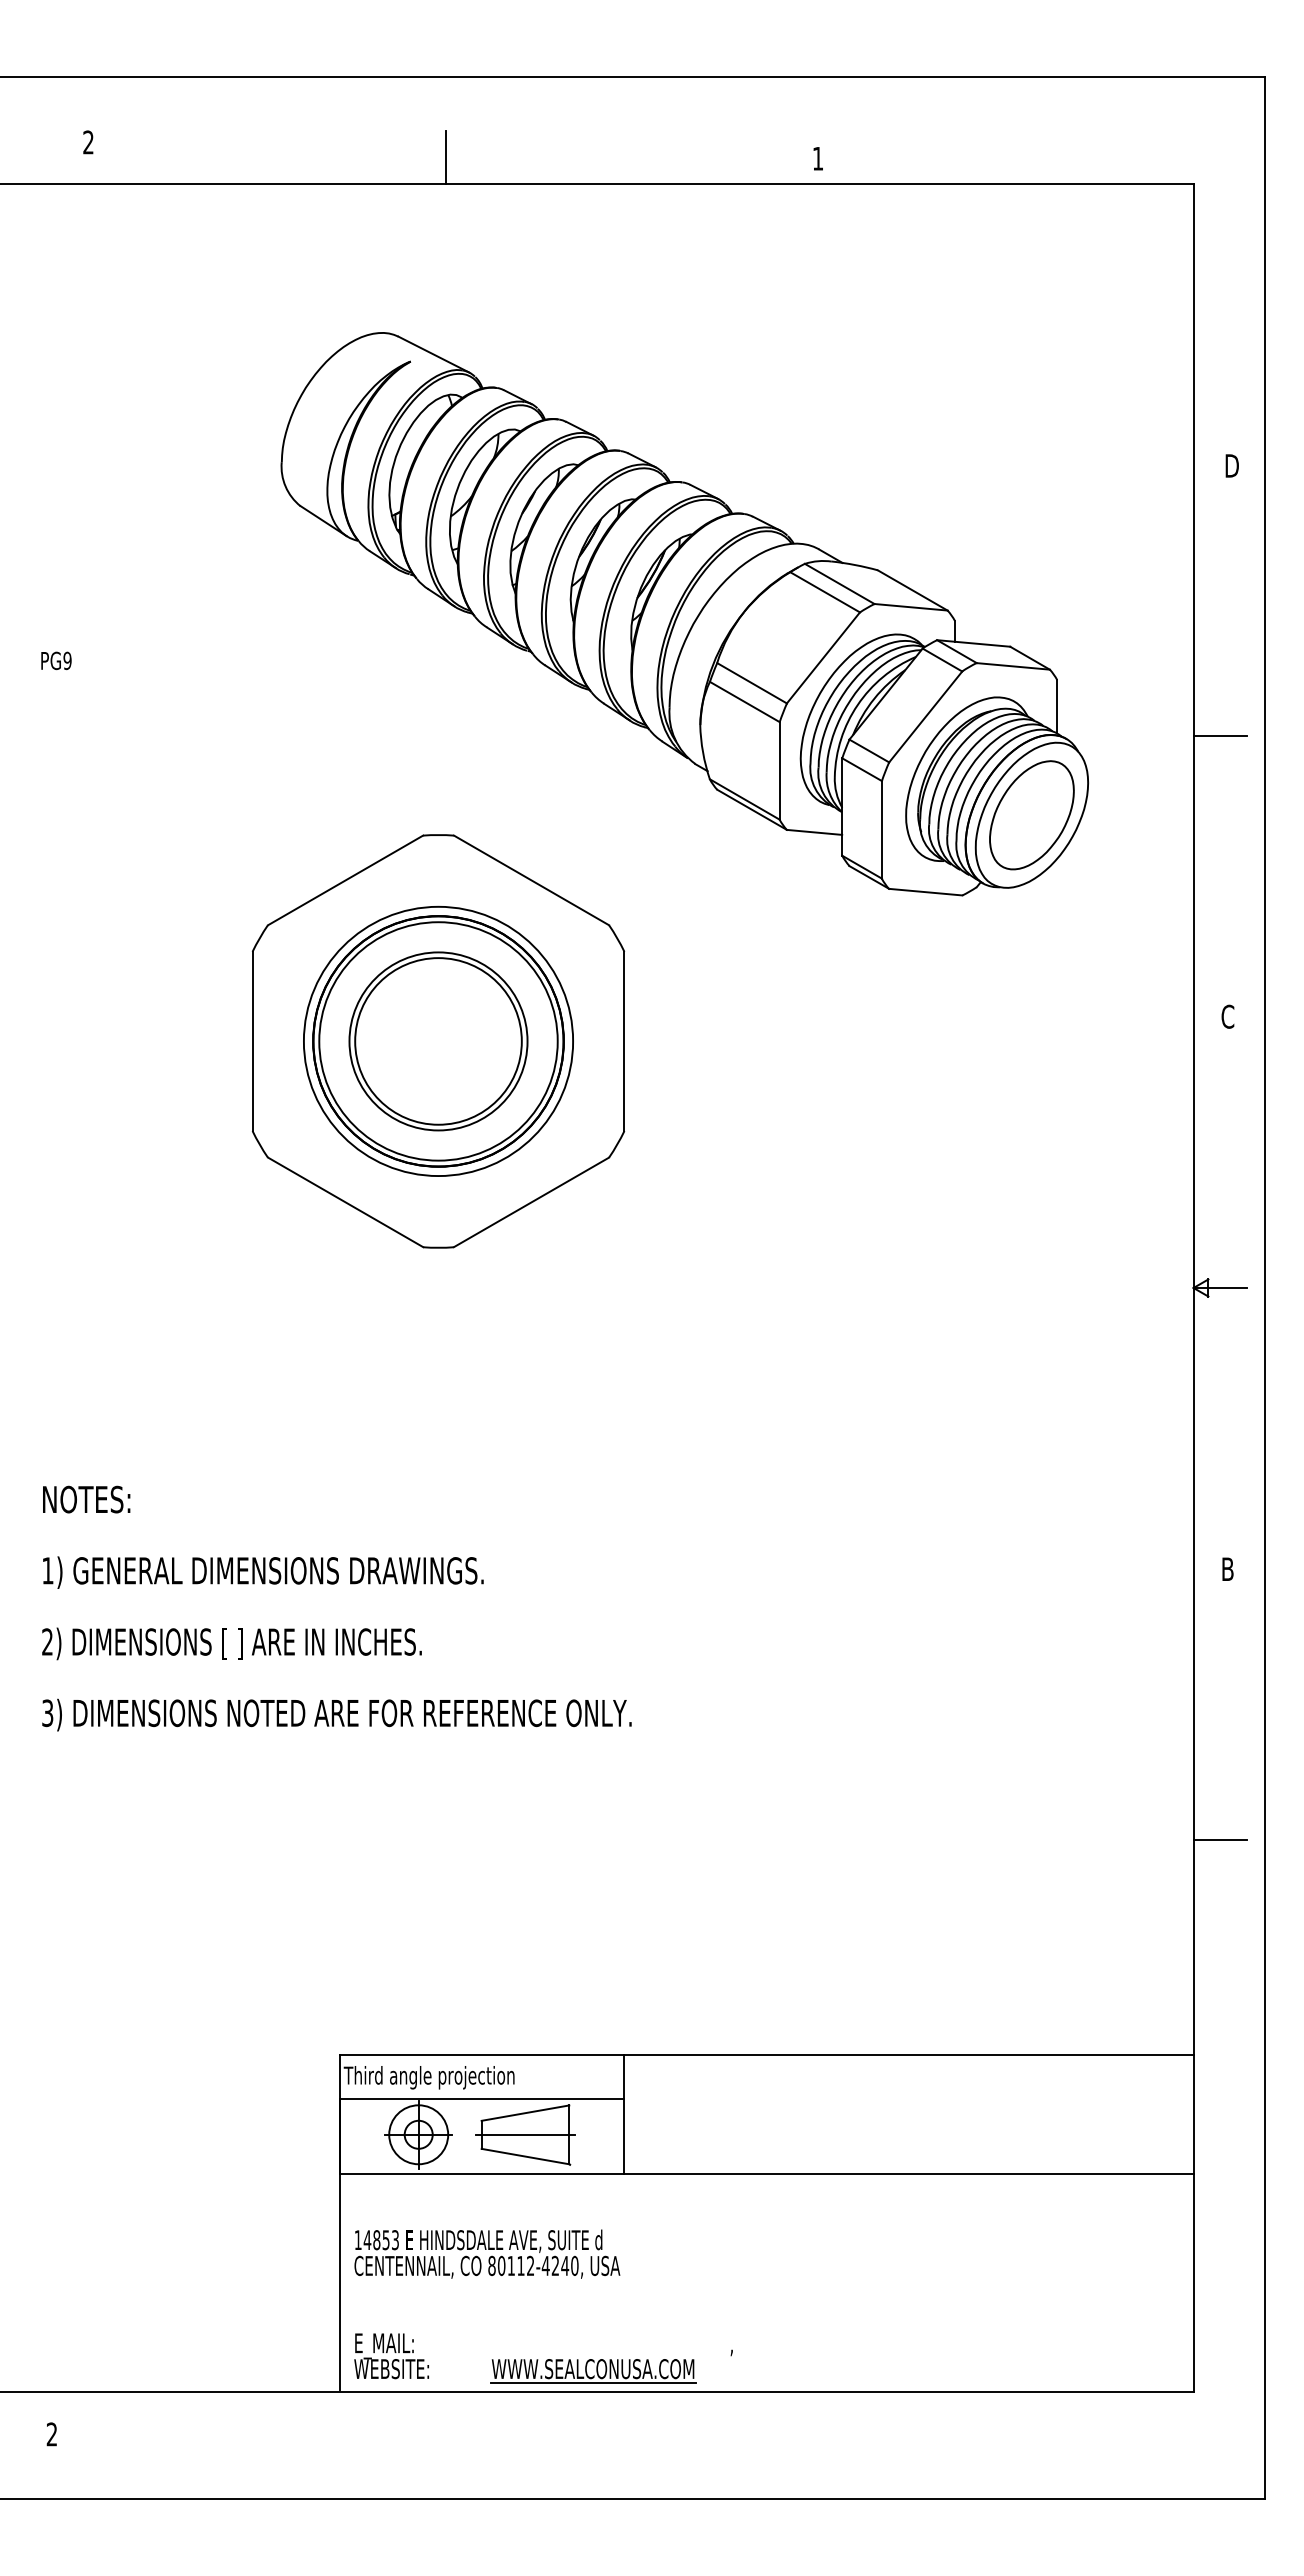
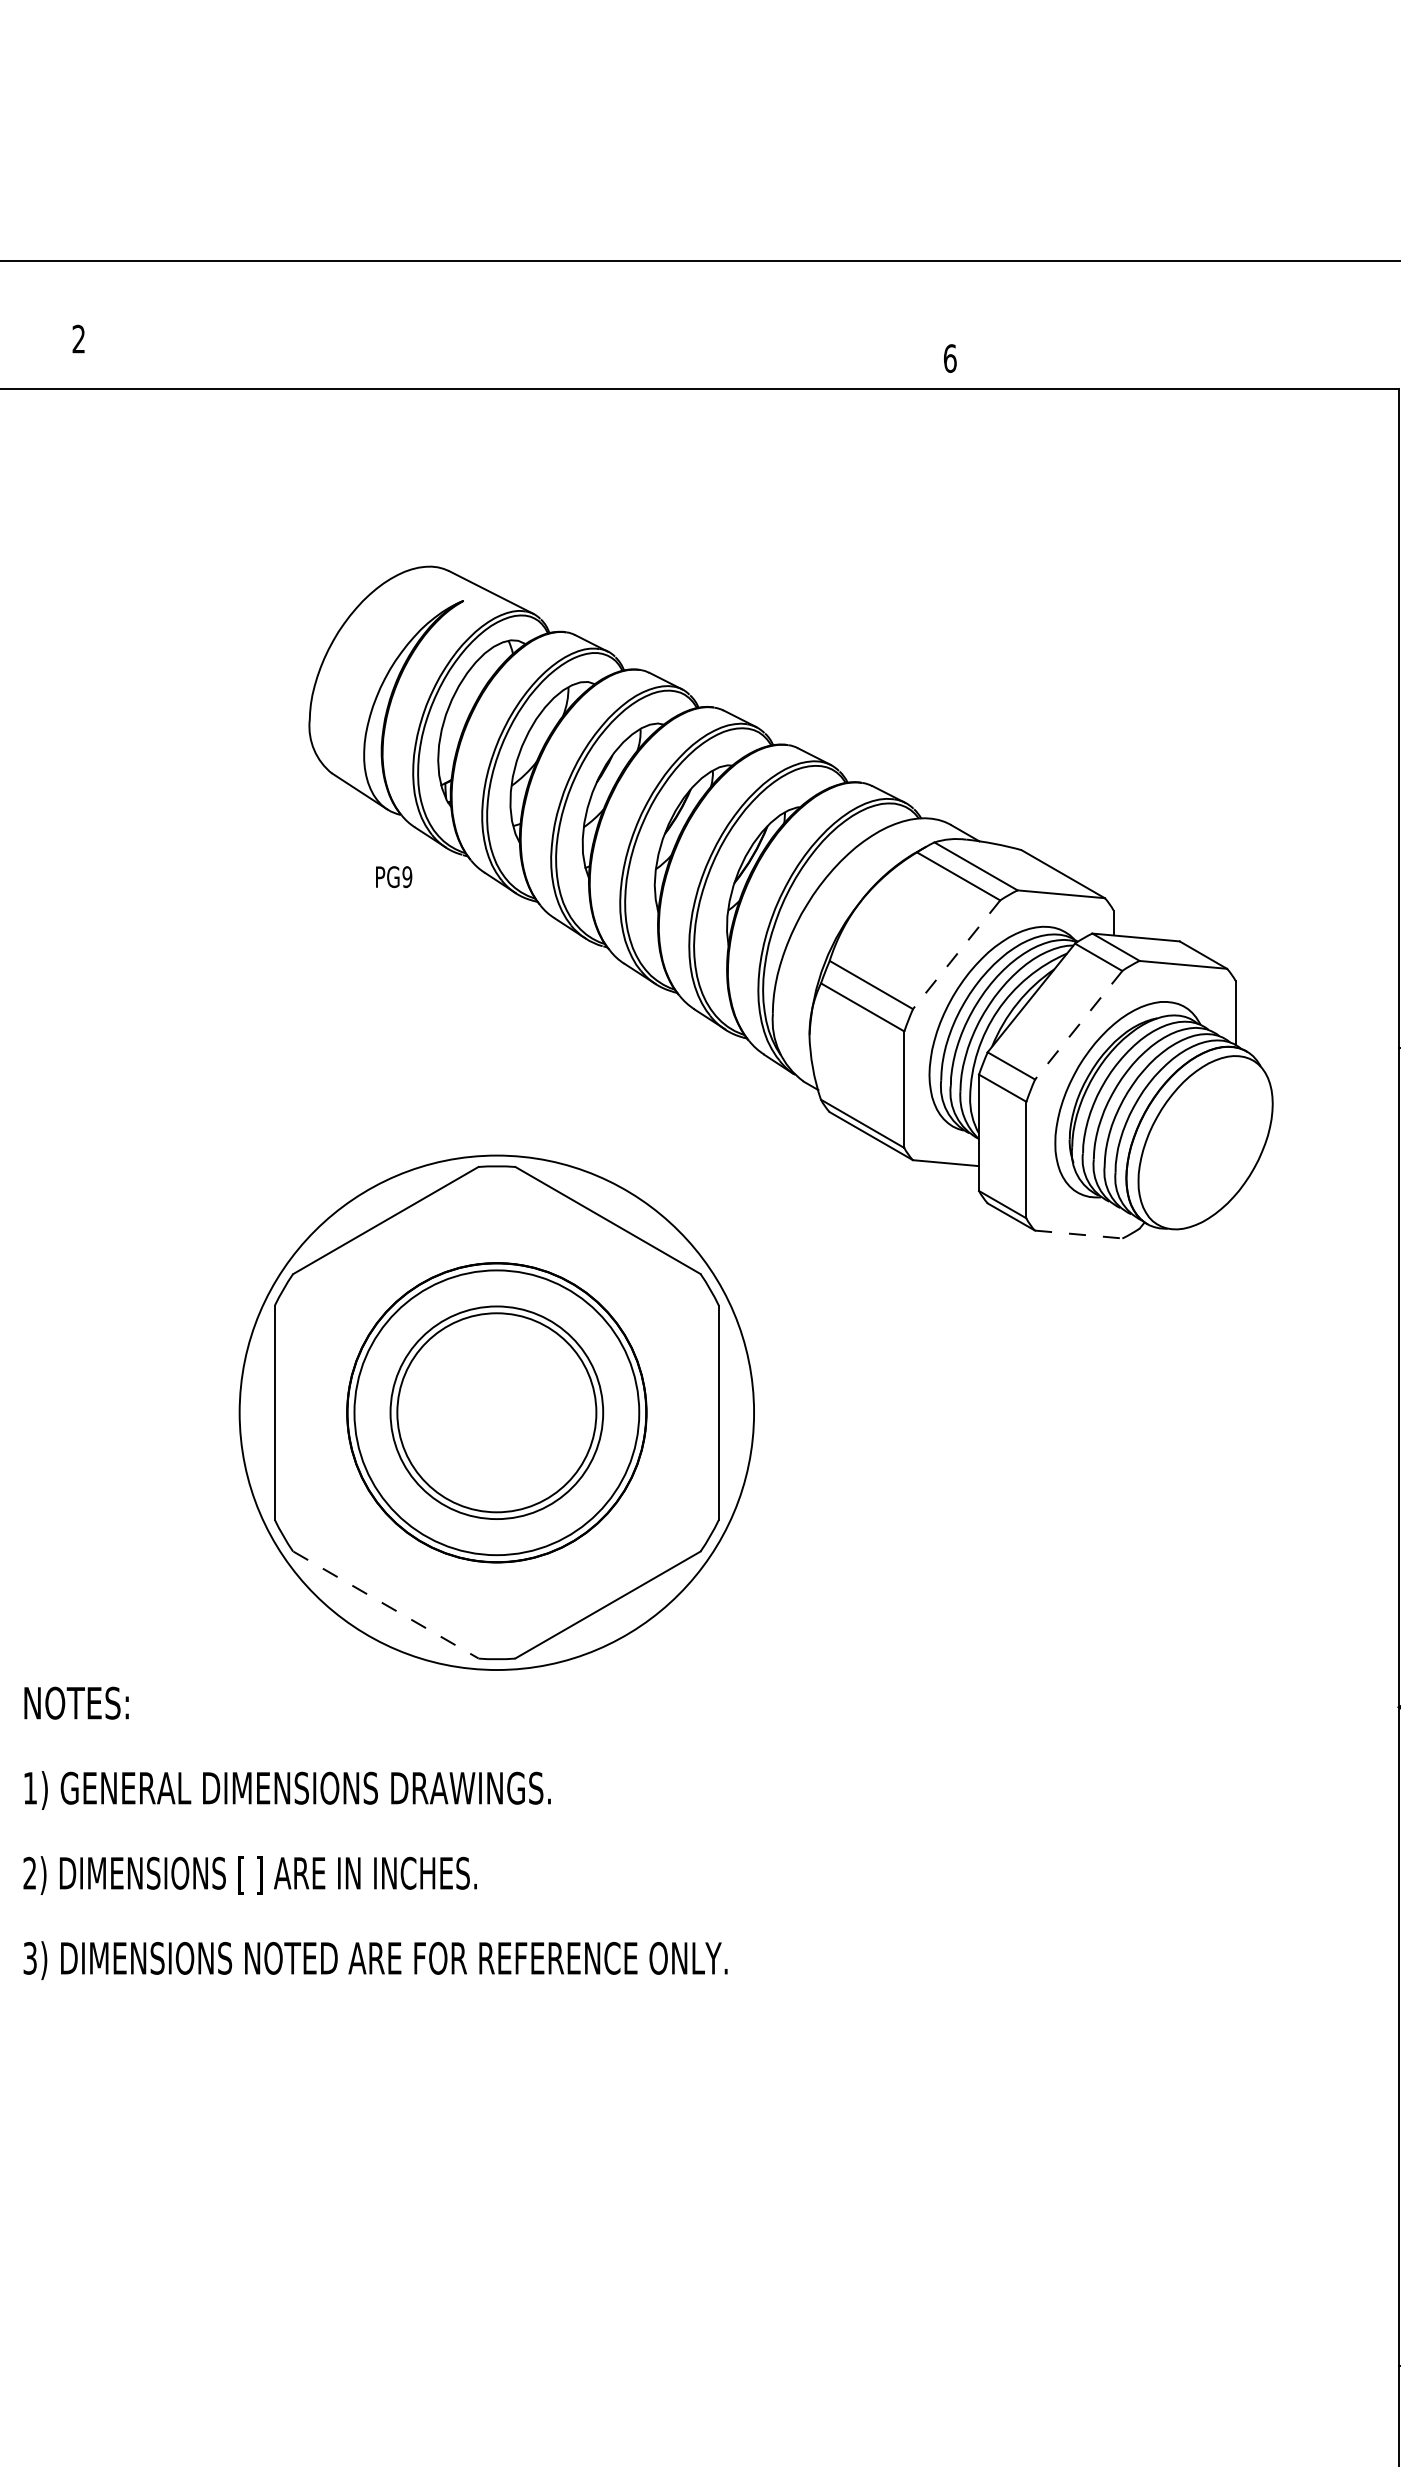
line: (445, 157) -> (505, 357), removed
text: (817, 158) -> (949, 358), 1 -> 6
line: (823, 658) -> (956, 955), solid -> dashed
text: (56, 660) -> (394, 876), moved
line: (925, 717) -> (1078, 1025), solid -> dashed
part: (1031, 815) -> (1205, 1142), removed
line: (925, 892) -> (1078, 1234), solid -> dashed
circle: (438, 1041) -> (496, 1412), size x1.6
line: (346, 1202) -> (386, 1605), solid -> dashed
text: (336, 1608) -> (375, 1833), moved

